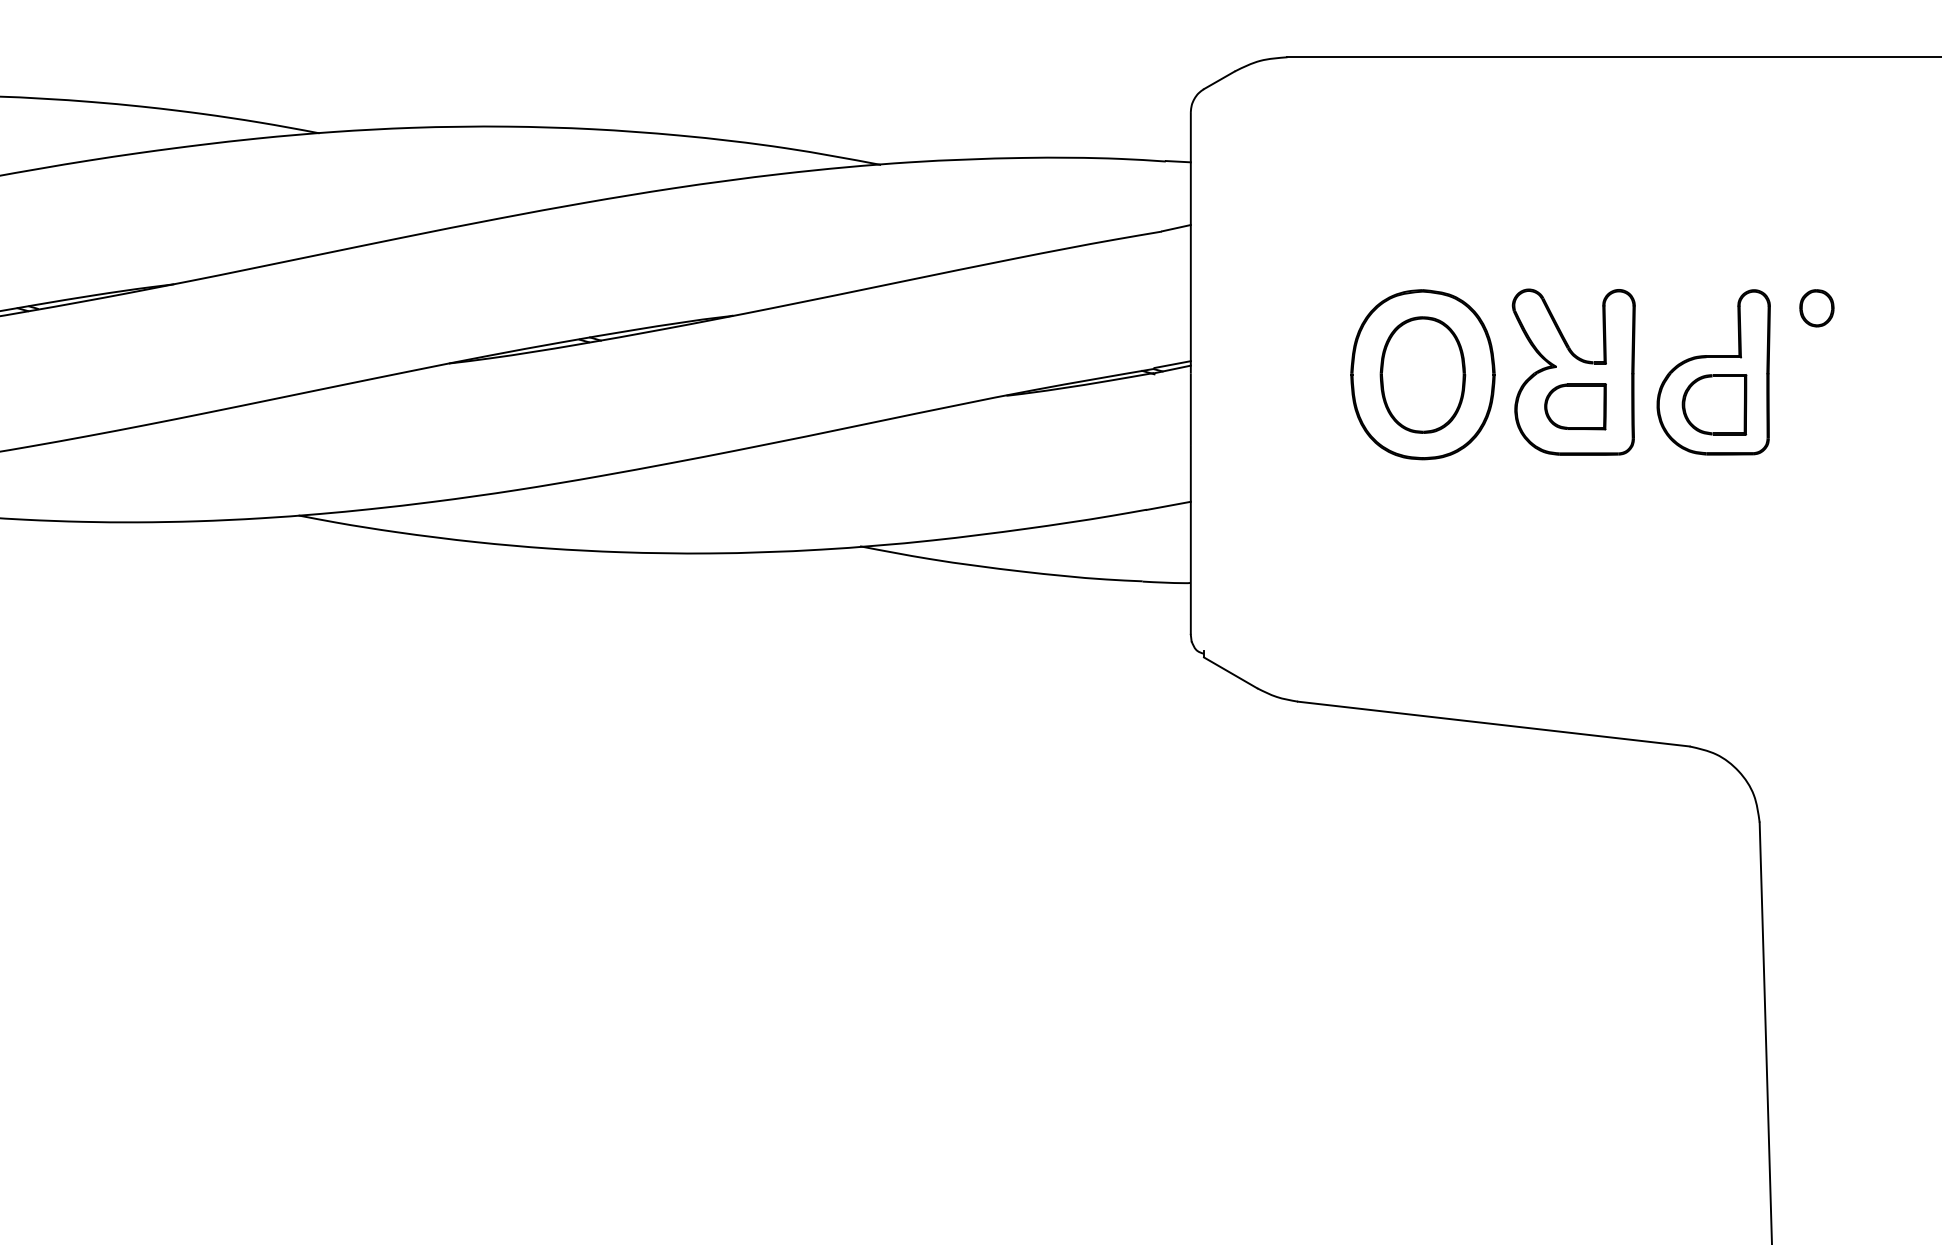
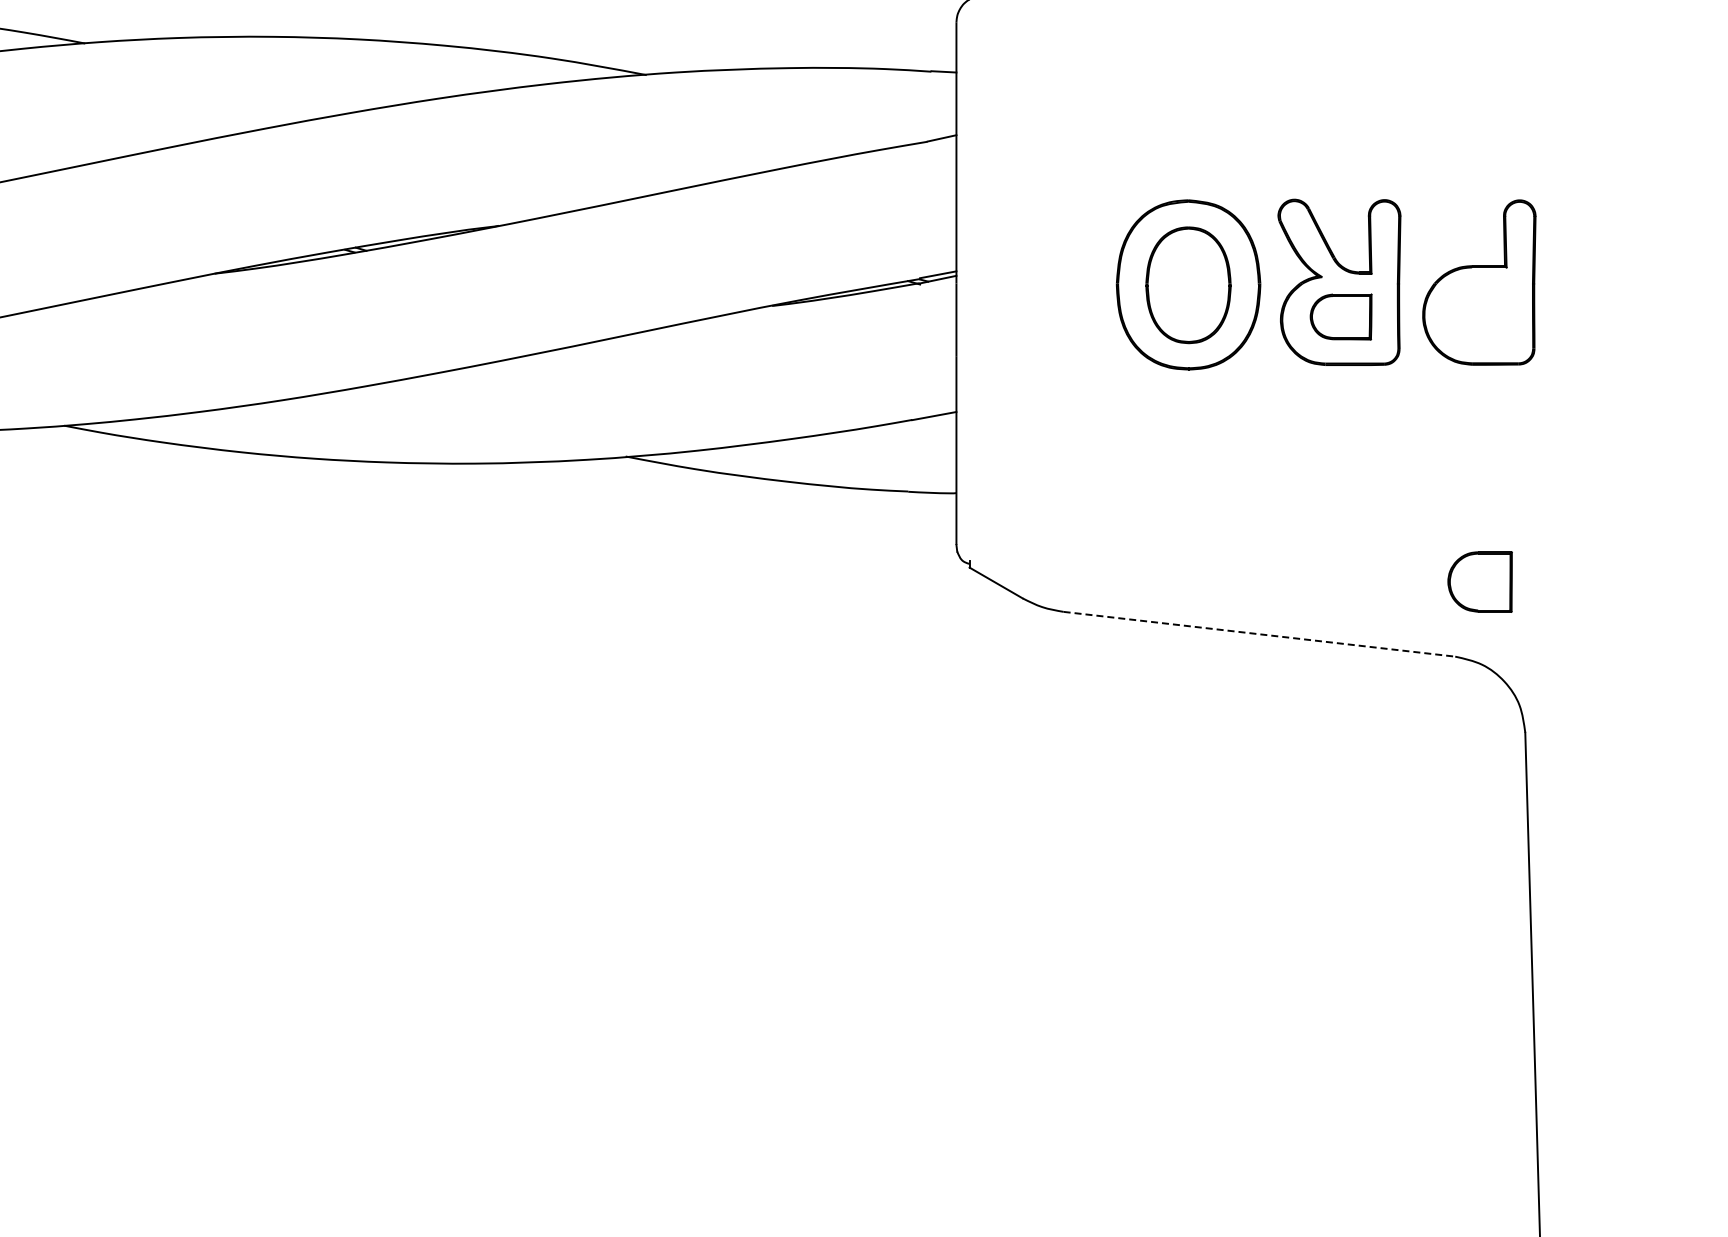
part: (1816, 308) -> (1582, 218), removed
part: (1714, 404) -> (1480, 581), moved
line: (1494, 724) -> (1260, 634), solid -> dashed

